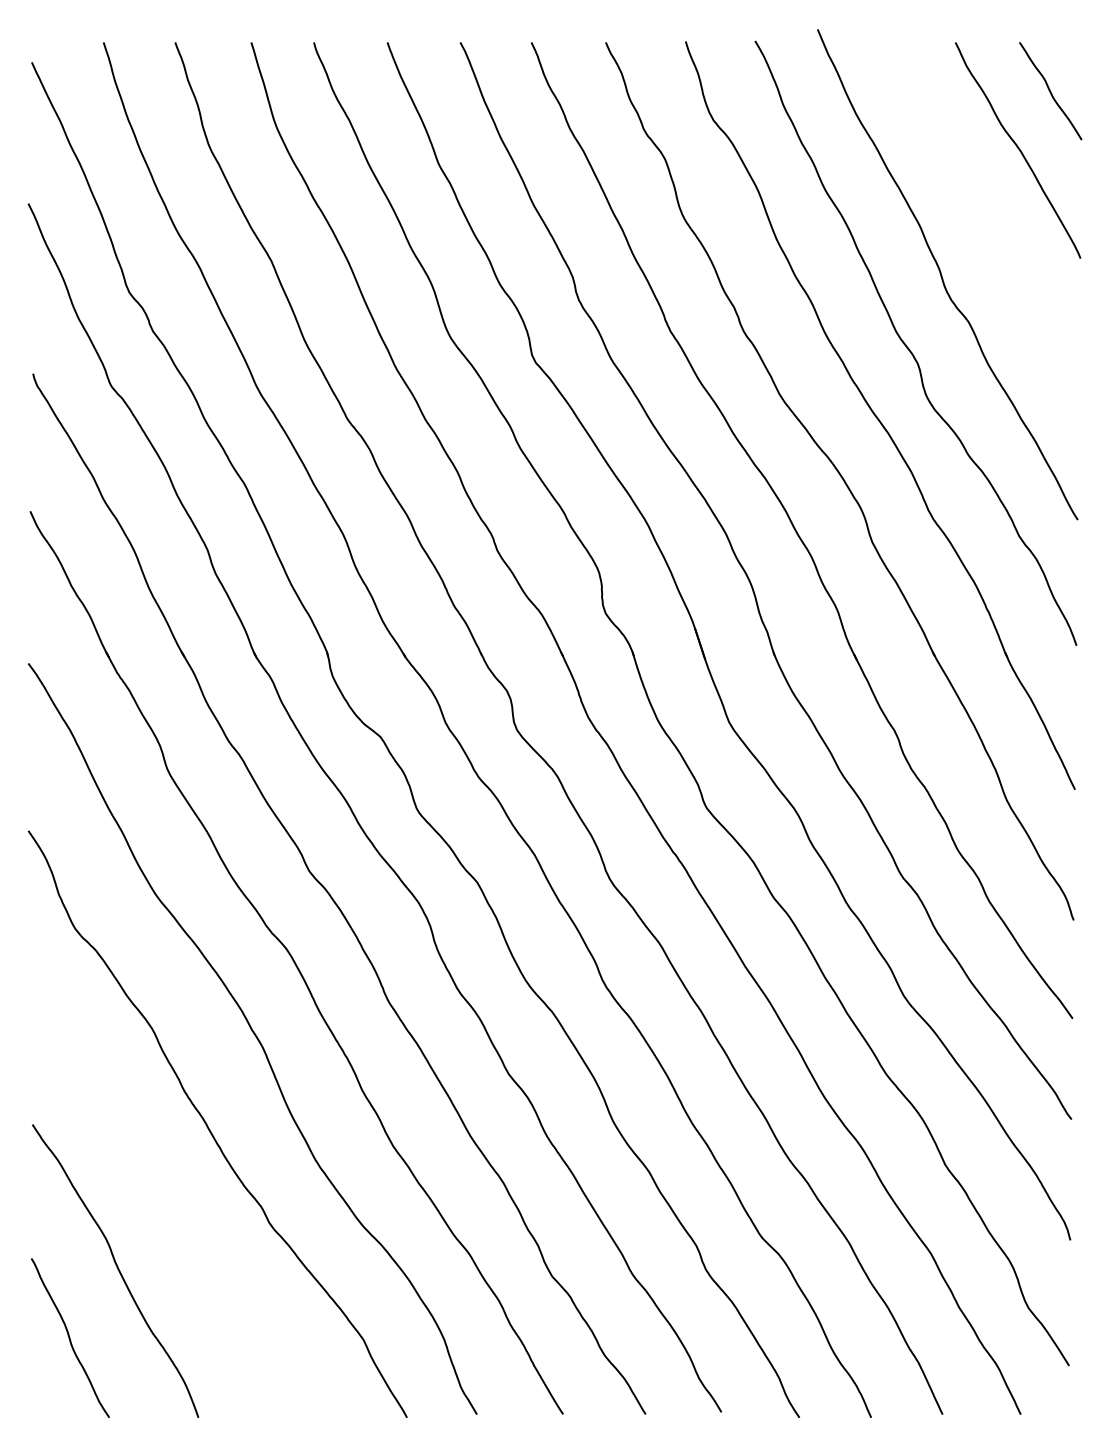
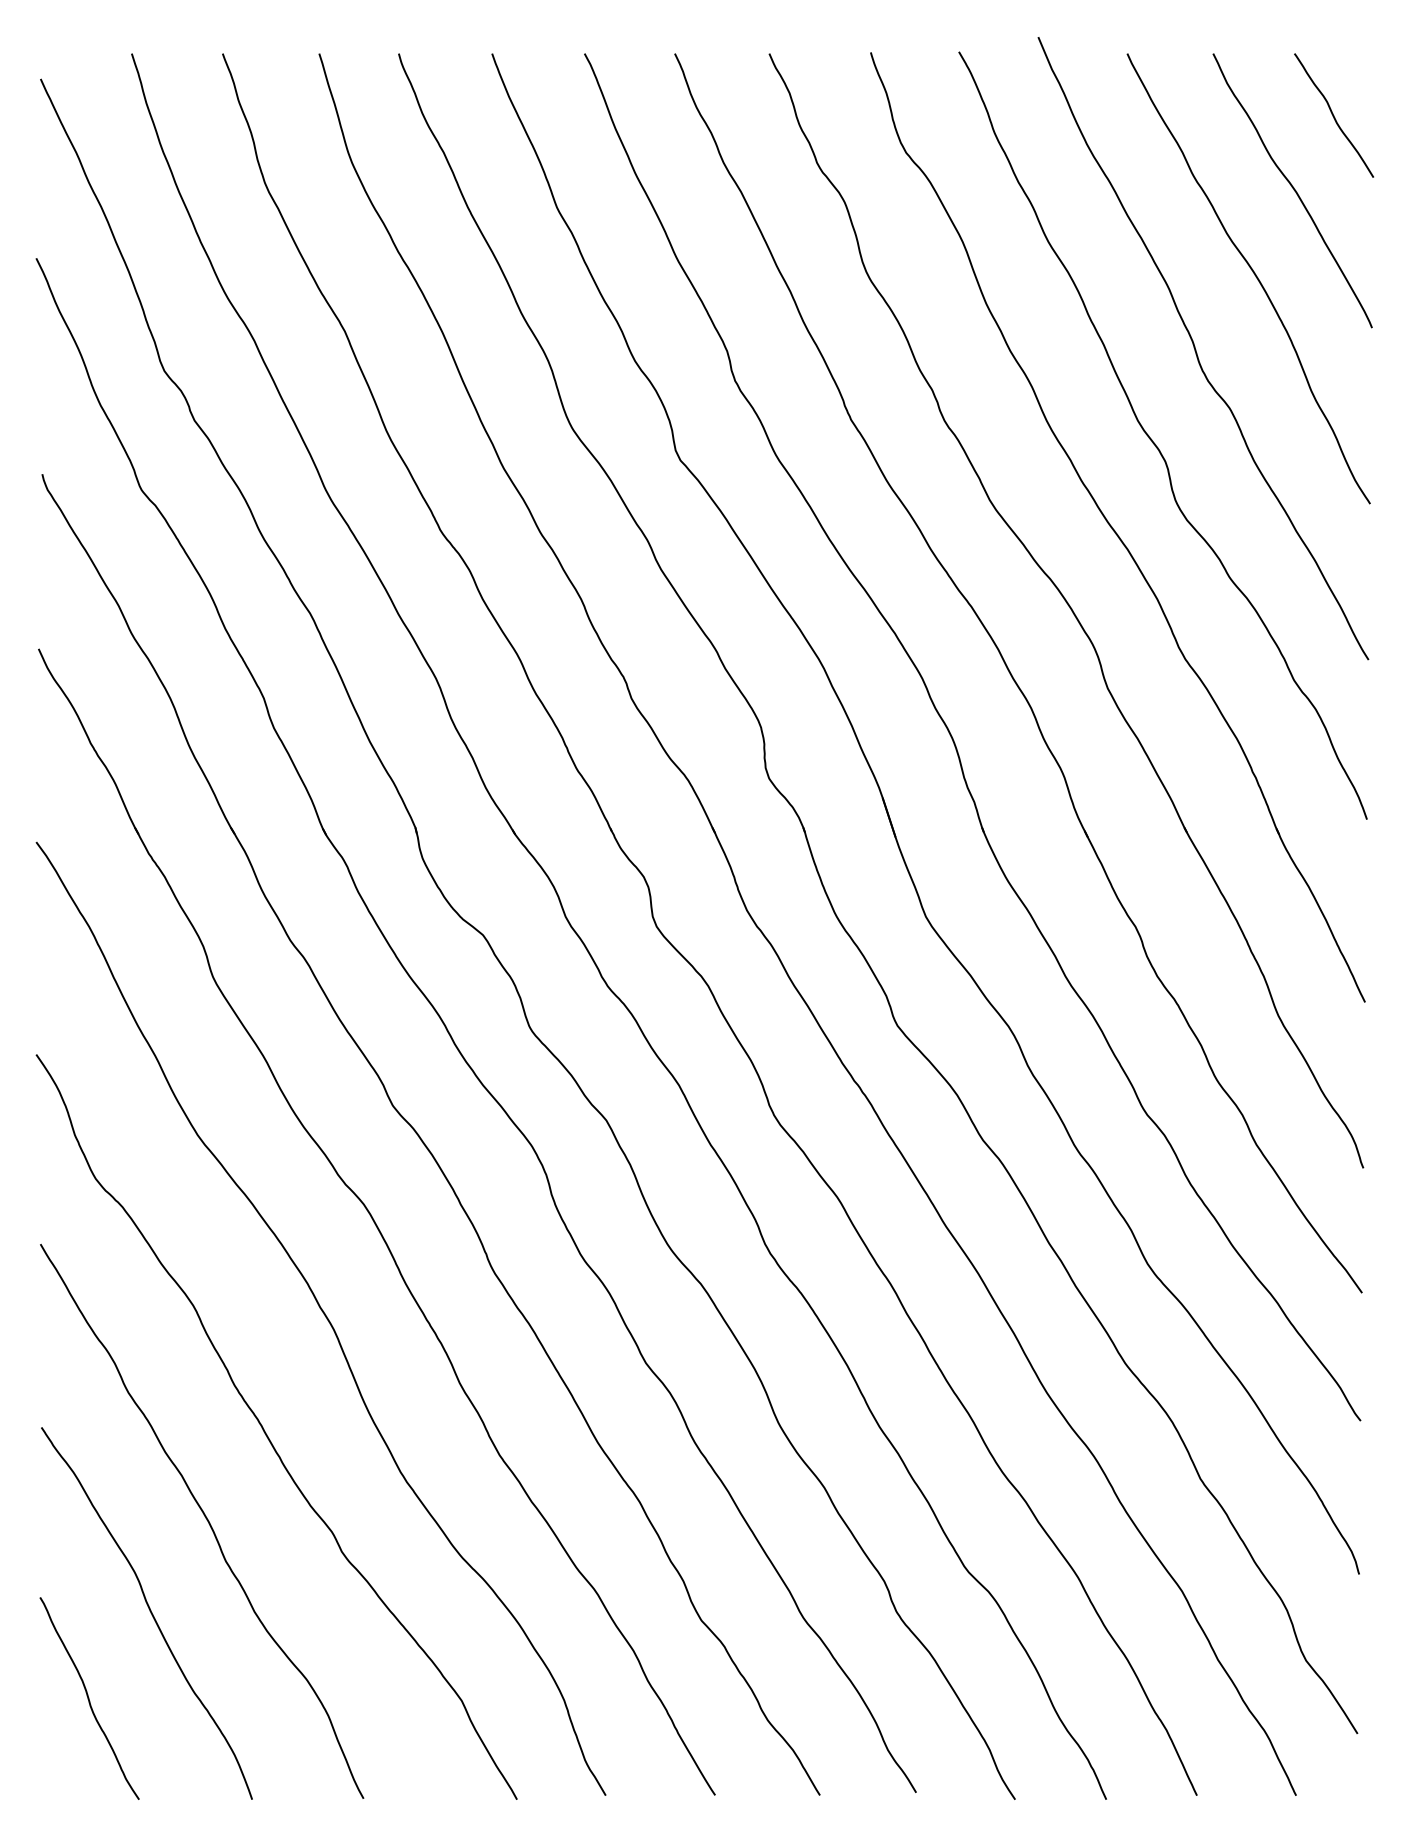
curve: (987, 217) -> (1254, 275), added
curve: (162, 1197) -> (206, 1520), added

